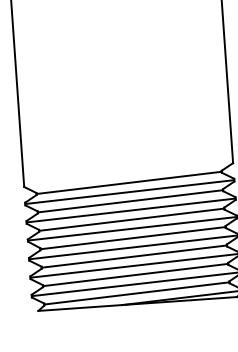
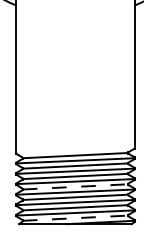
line: (133, 237) -> (75, 186), solid -> dashed
line: (136, 293) -> (75, 218), solid -> dashed

